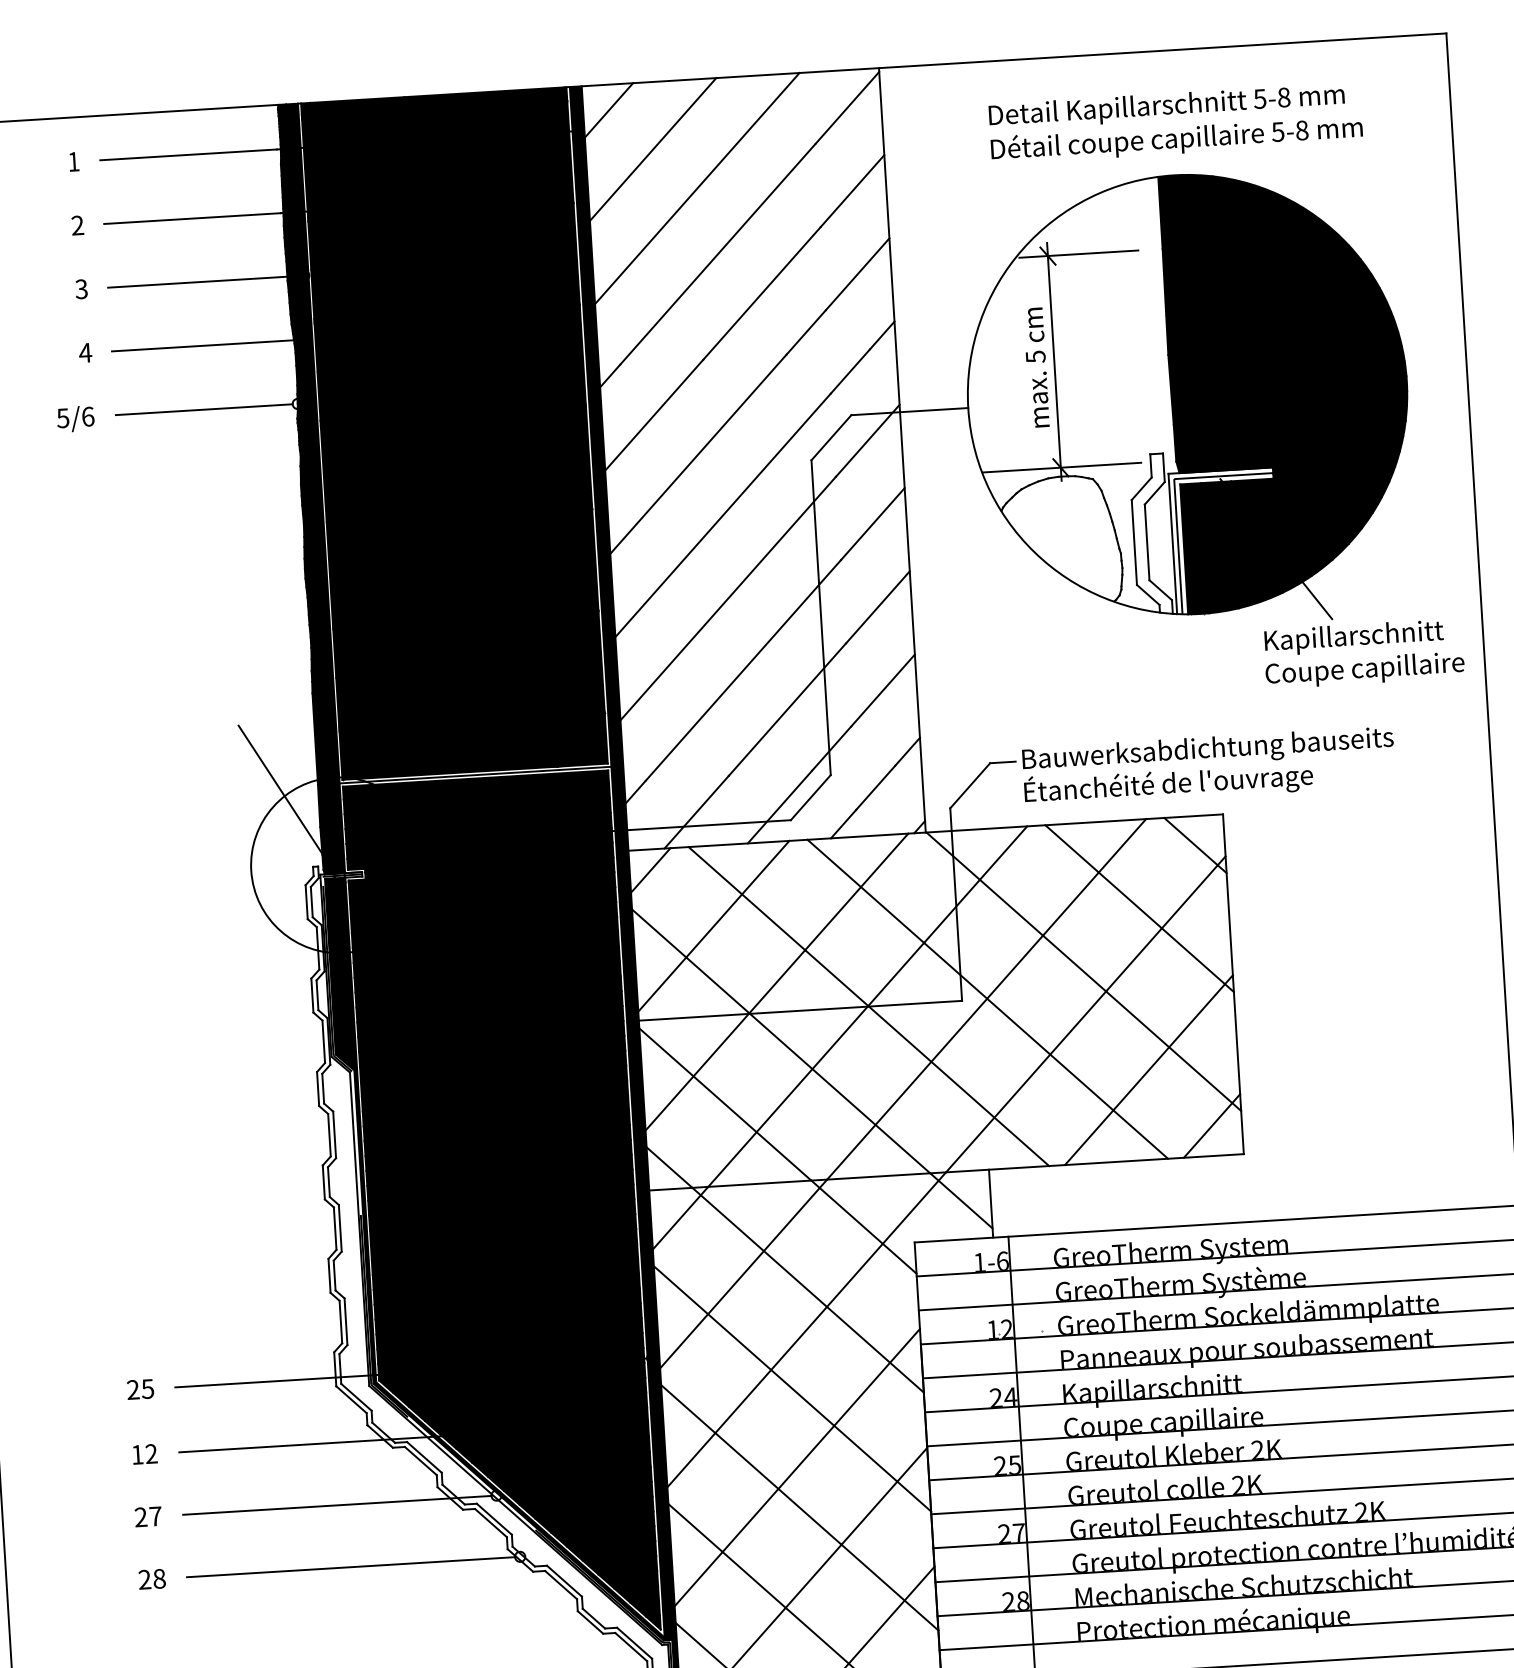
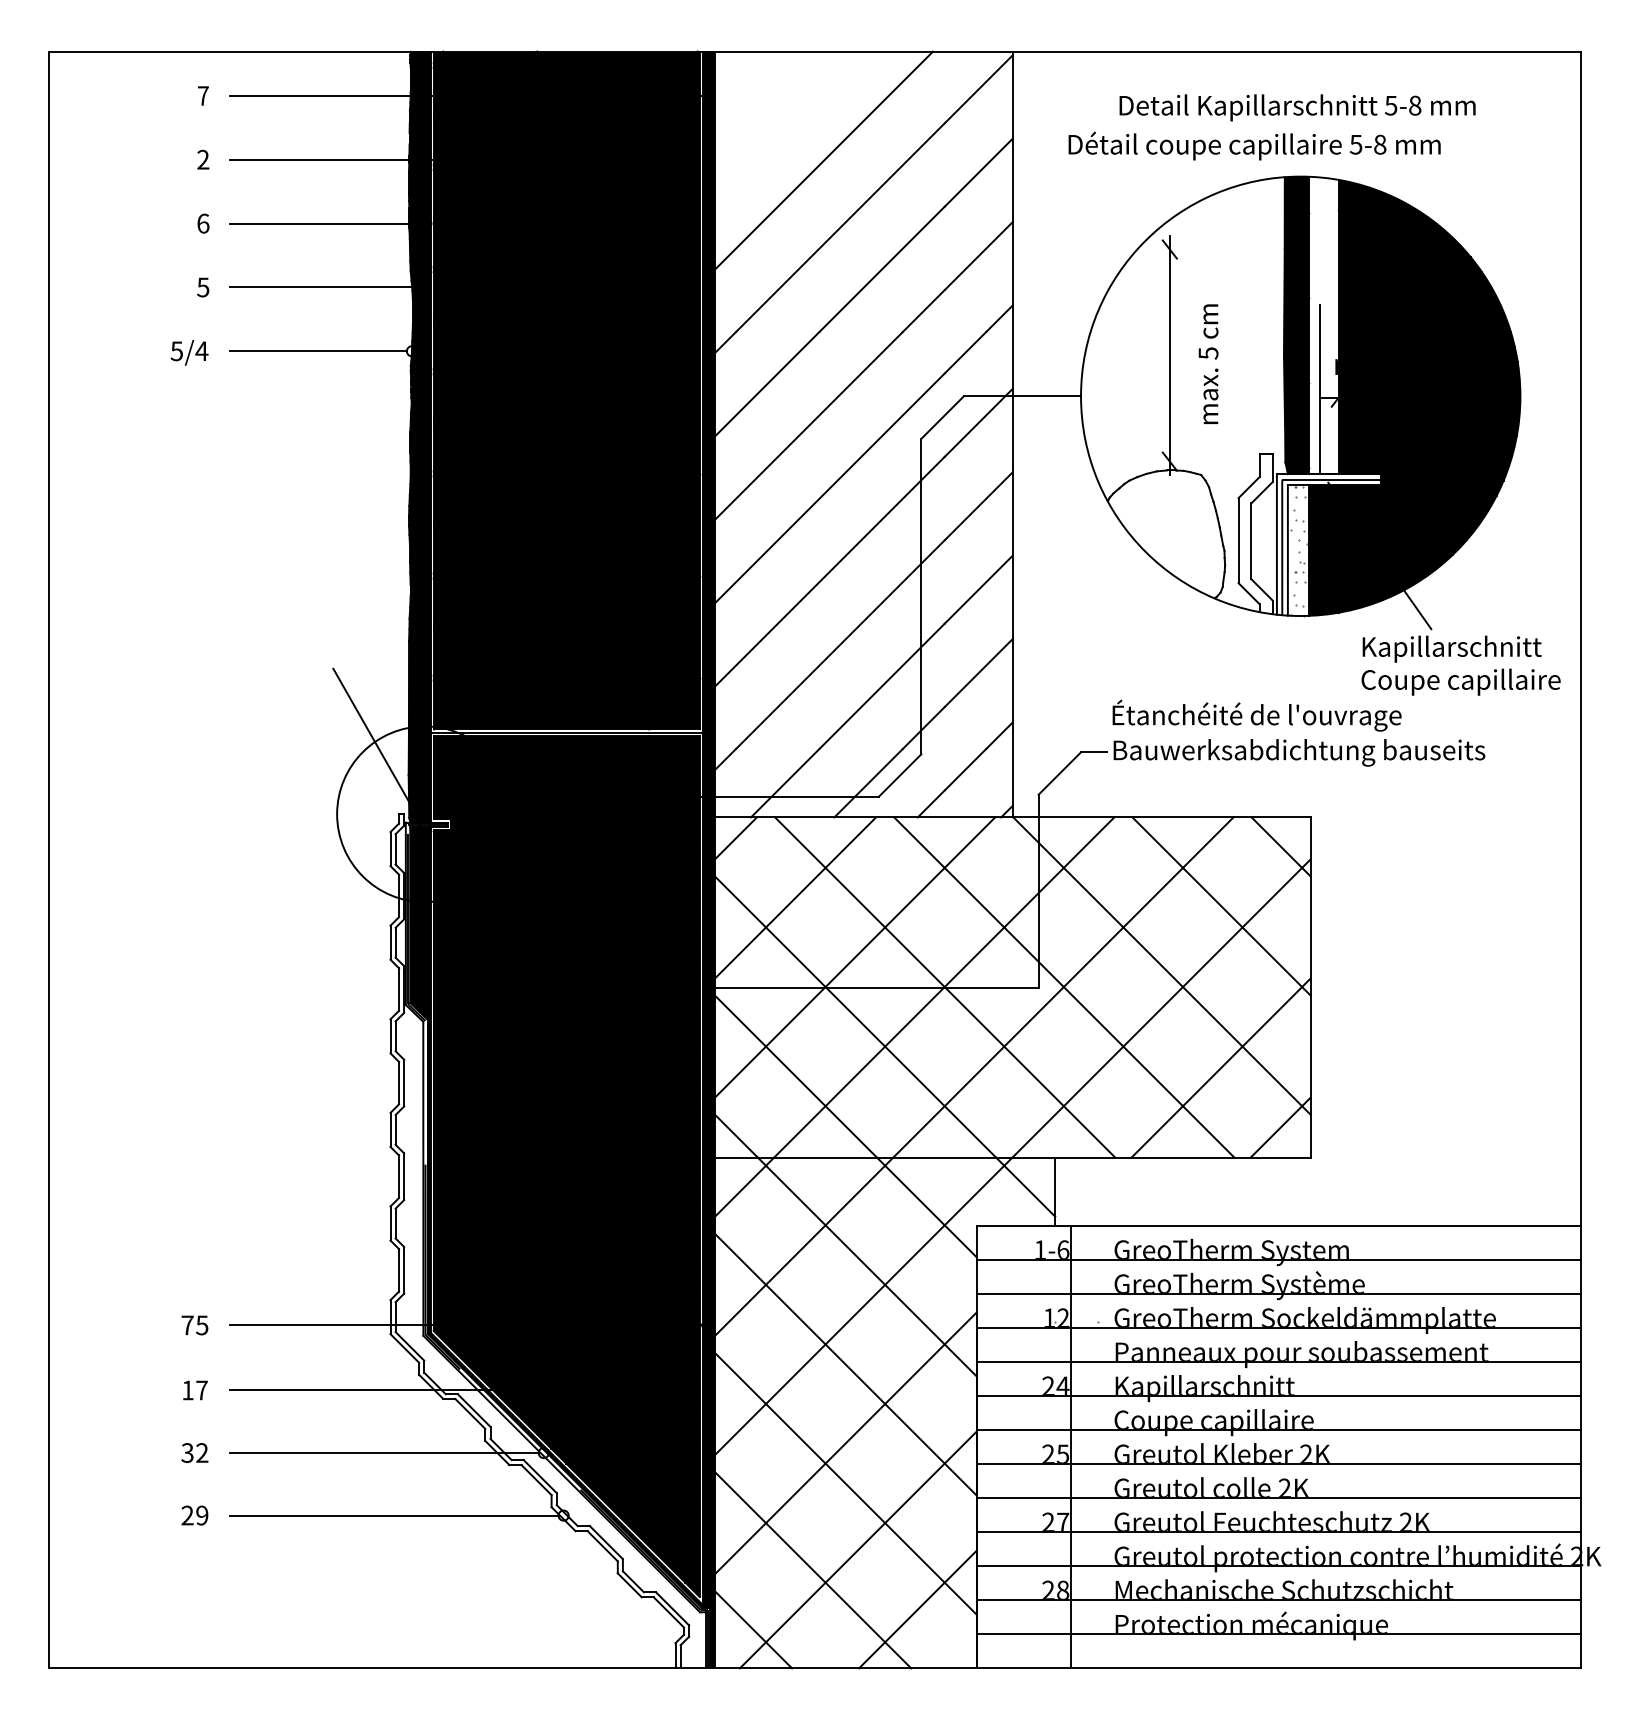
line: (608, 110) -> (740, 77), removed
text: (1176, 139) -> (1254, 145), moved
line: (652, 149) -> (781, 118), removed
text: (74, 161) -> (203, 95), 1 -> 7
line: (1078, 254) -> (1200, 249), removed
text: (81, 289) -> (203, 223), 3 -> 6
fill: (1205, 322) -> (1323, 325), removed
text: (84, 353) -> (202, 287), 4 -> 5
text: (1036, 367) -> (1208, 363), moved
text: (87, 417) -> (201, 351), 5/6 -> 5/4
line: (1061, 467) -> (1170, 461), removed
fill: (1194, 548) -> (1298, 550), removed
text: (1168, 783) -> (1256, 715), moved
text: (133, 1390) -> (187, 1325), 25 -> 75
text: (151, 1454) -> (201, 1390), 12 -> 17
text: (147, 1516) -> (194, 1452), 27 -> 32
text: (159, 1578) -> (202, 1515), 28 -> 29

